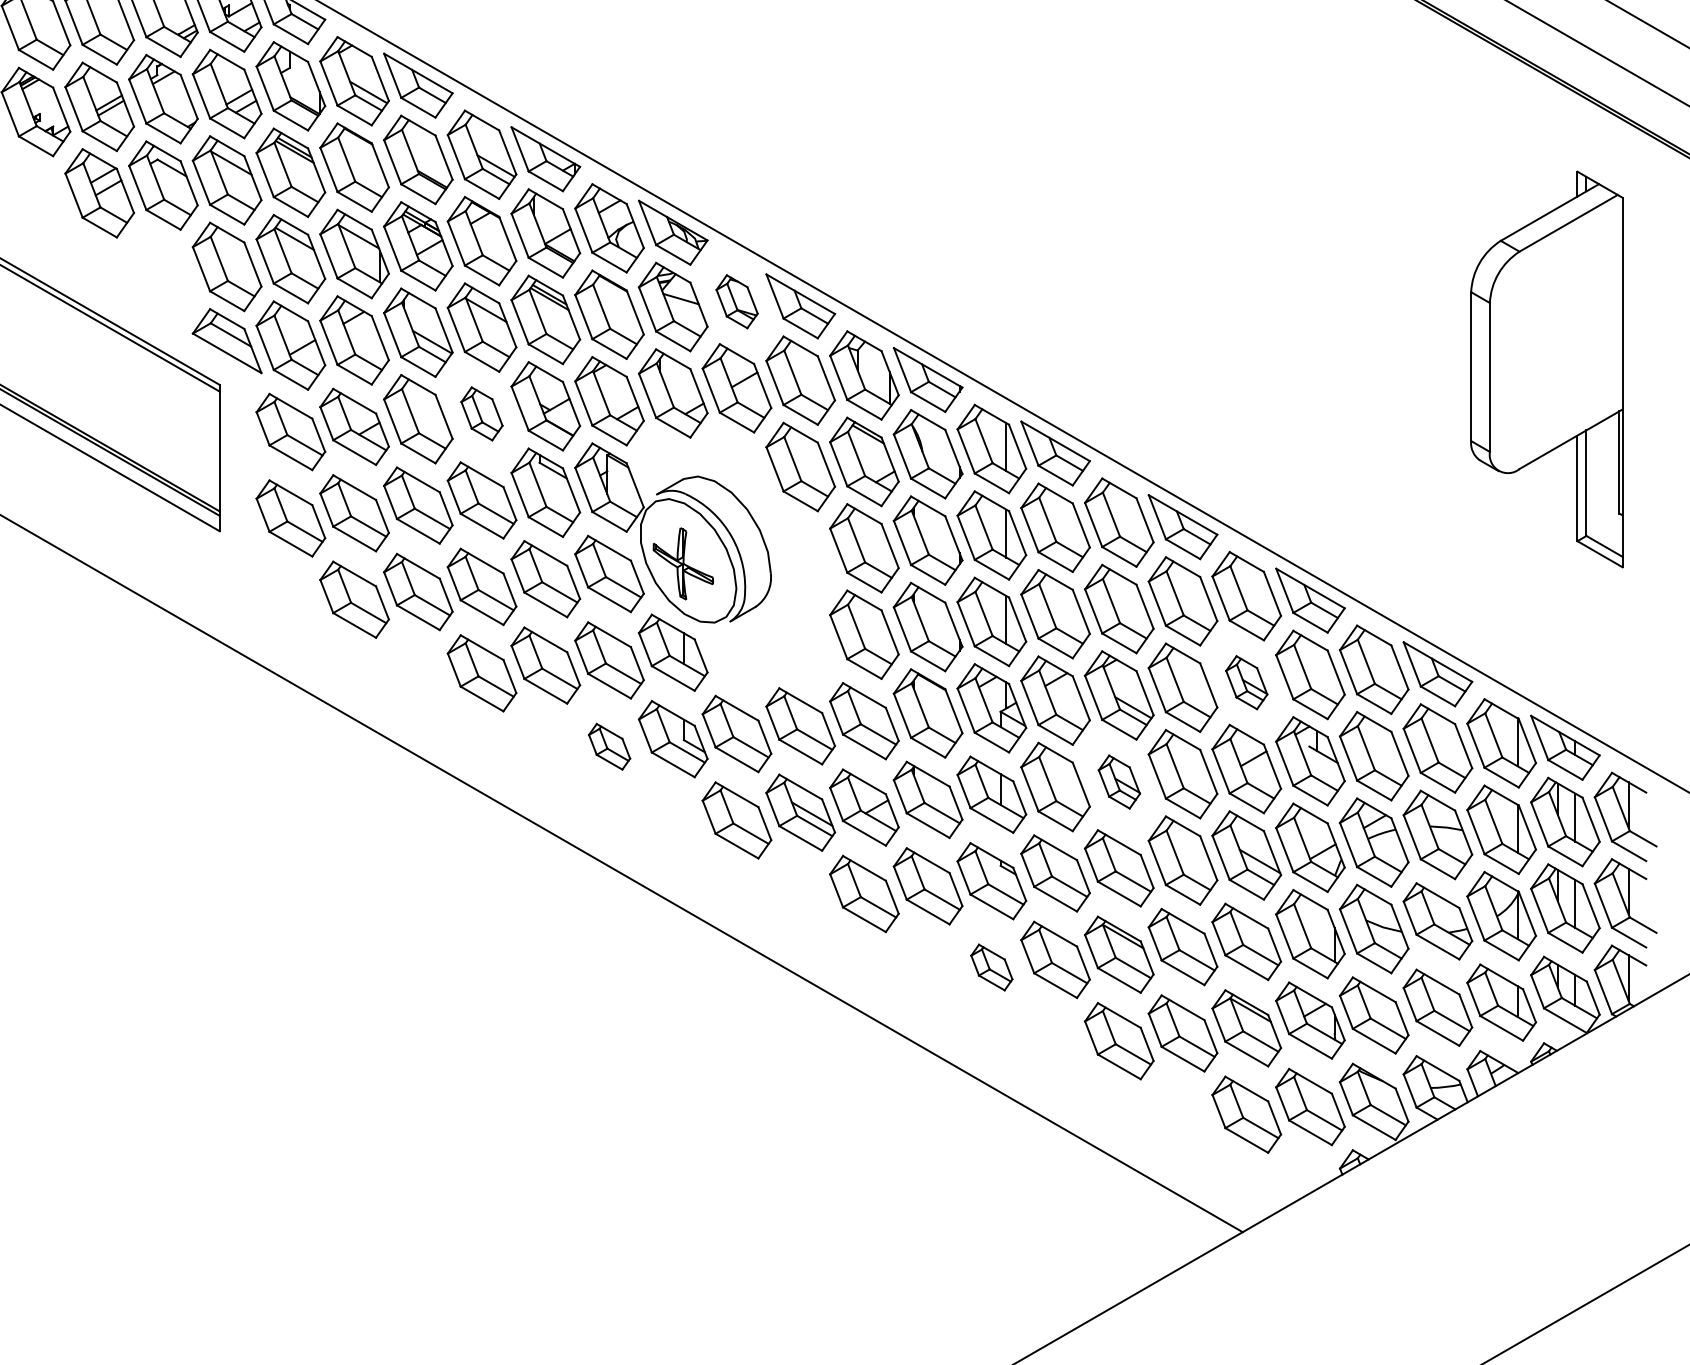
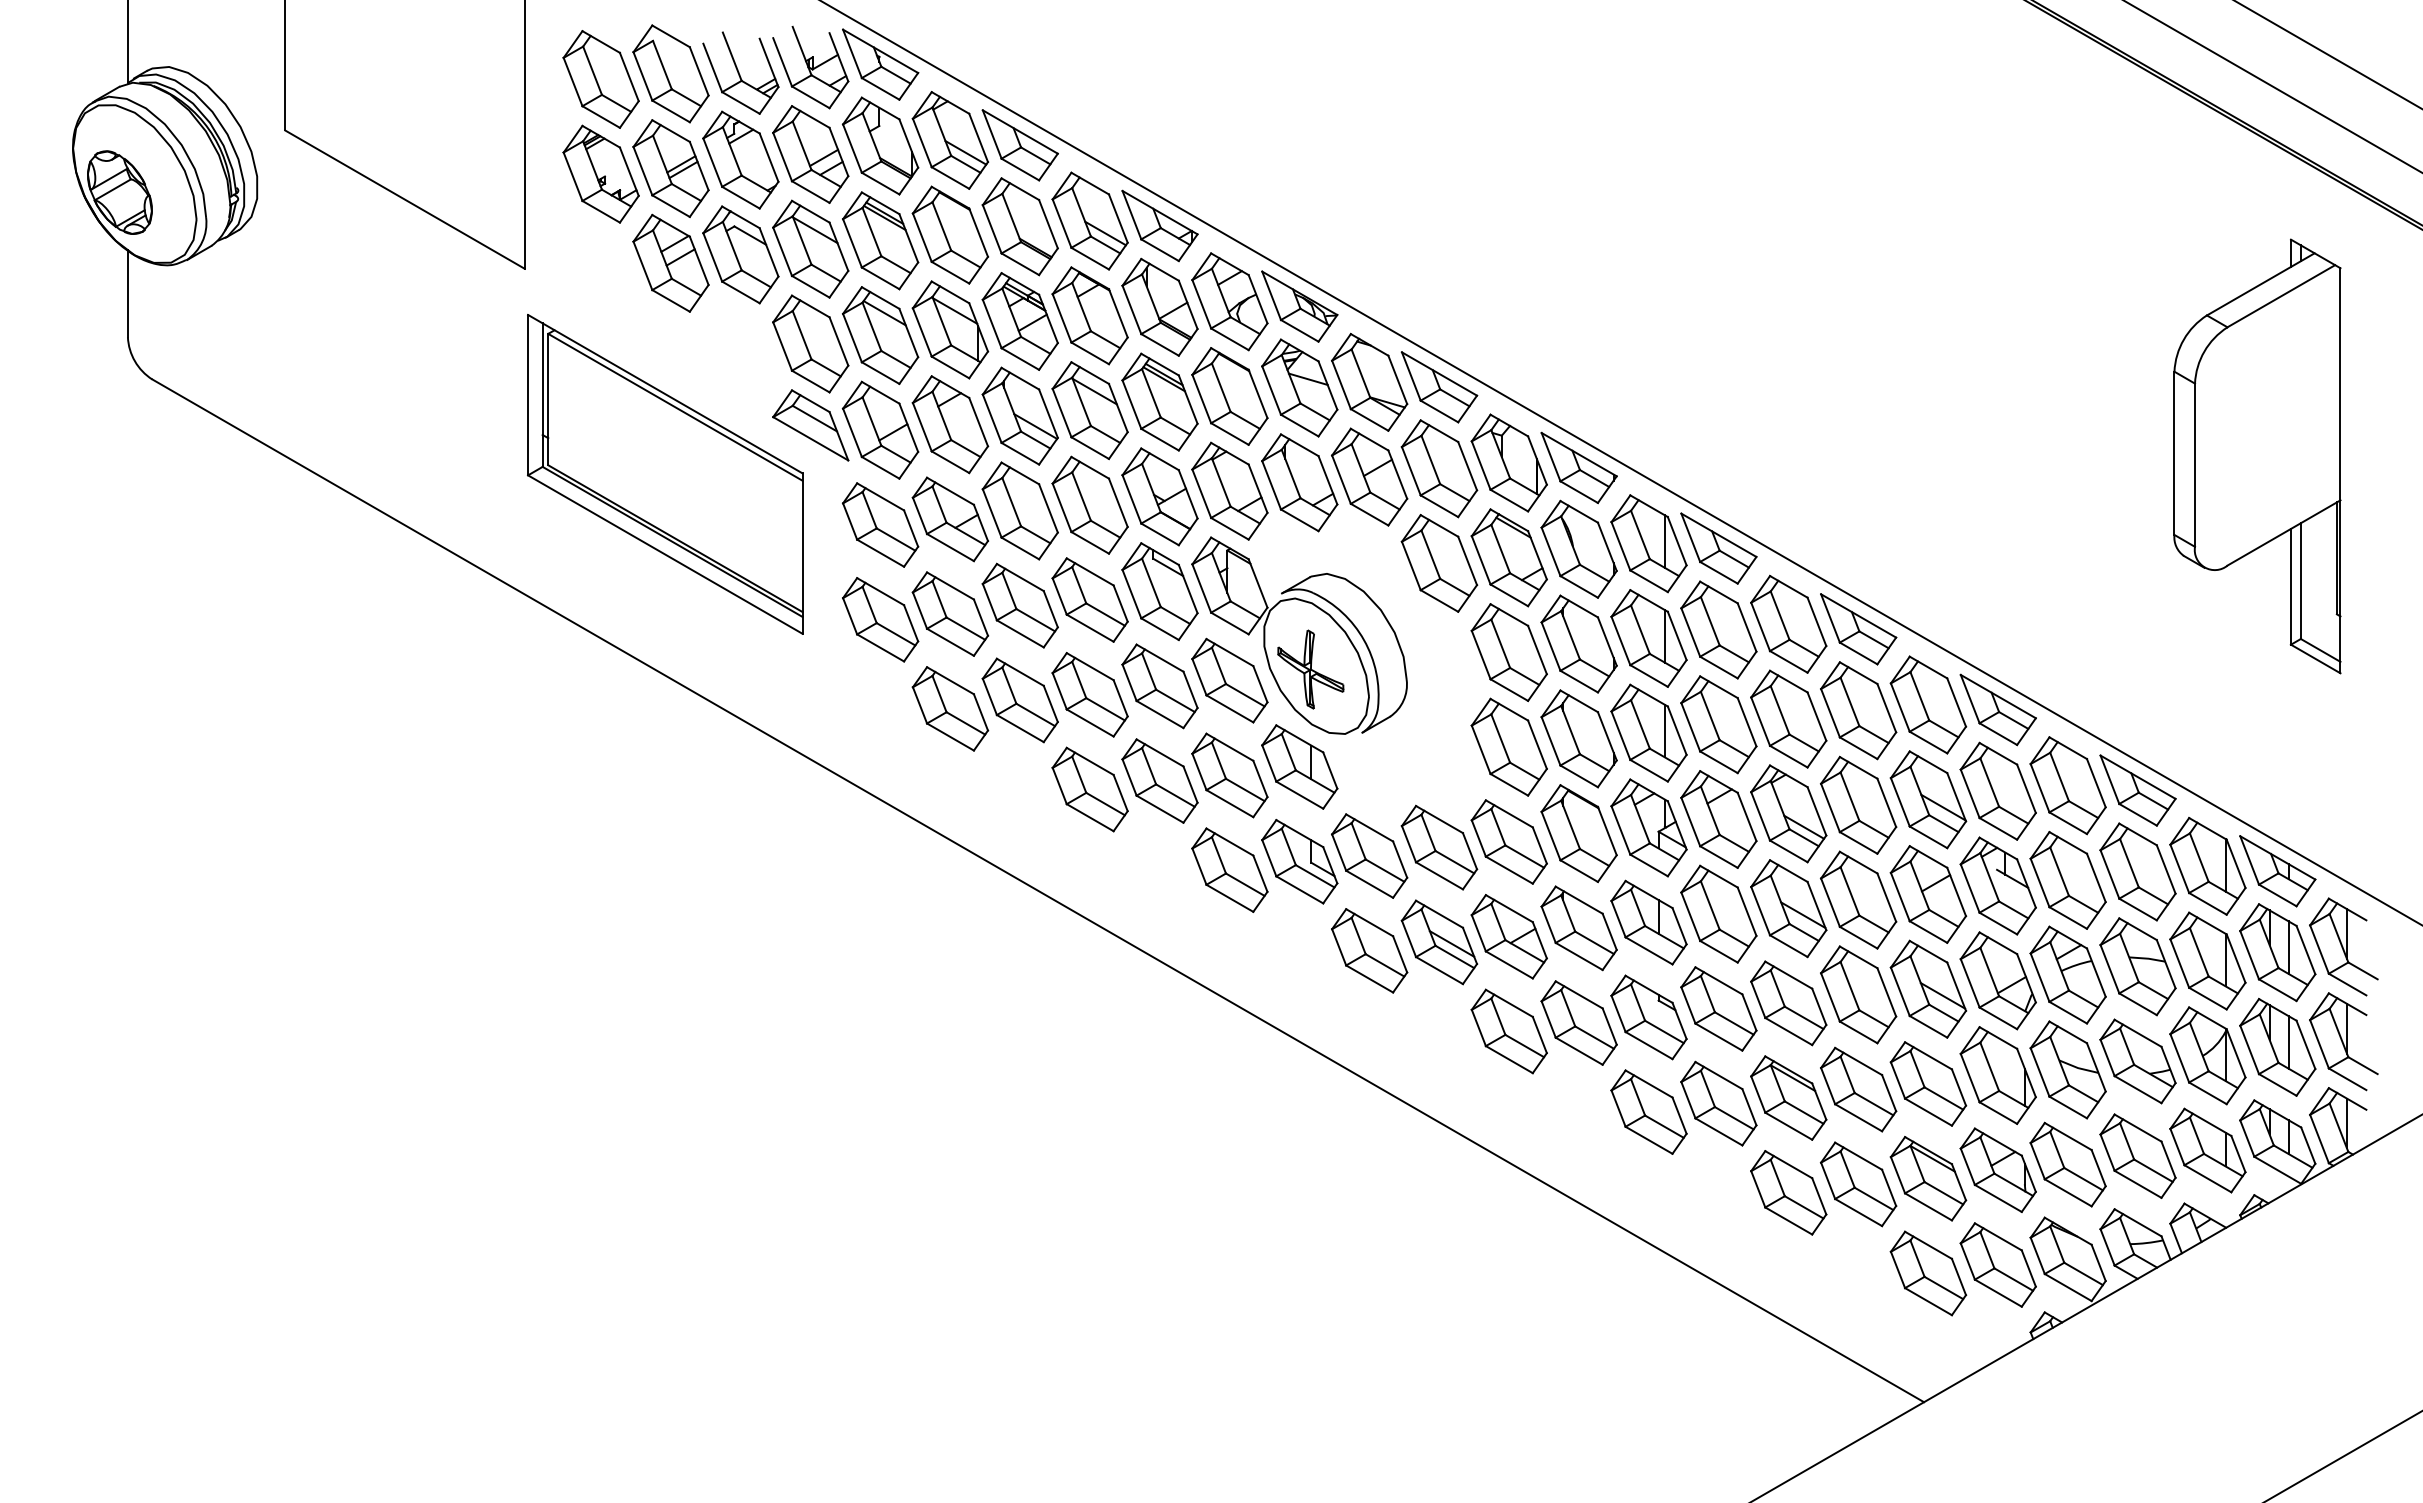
part: (736, 301) -> (1369, 381), size x1.67
part: (481, 413) -> (1089, 504), size x1.67
part: (1246, 682) -> (1928, 799), size x1.67
part: (609, 746) -> (1229, 869), size x1.67
part: (1119, 781) -> (1788, 908), size x1.67
part: (991, 967) -> (1648, 1111), size x1.67

